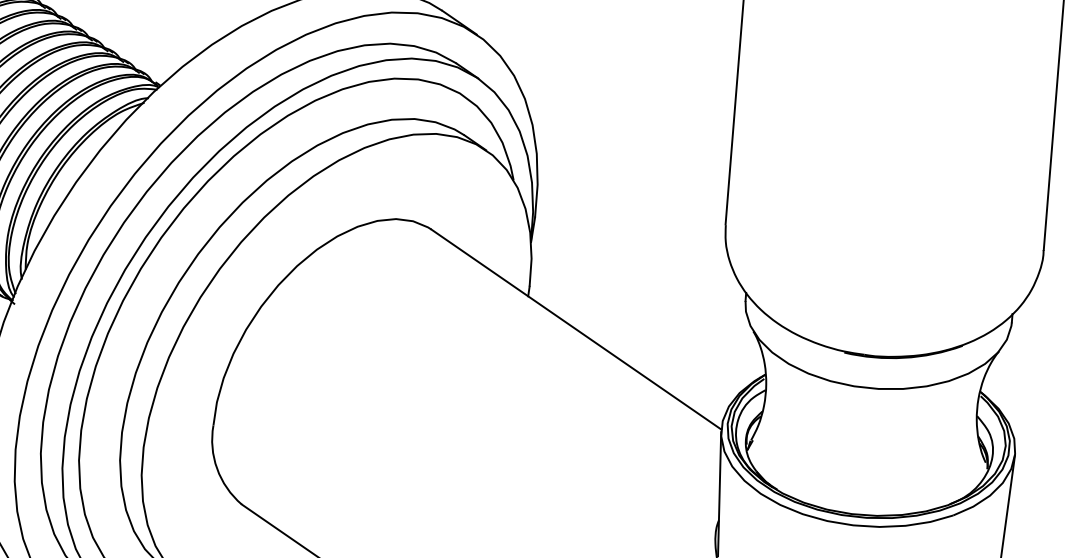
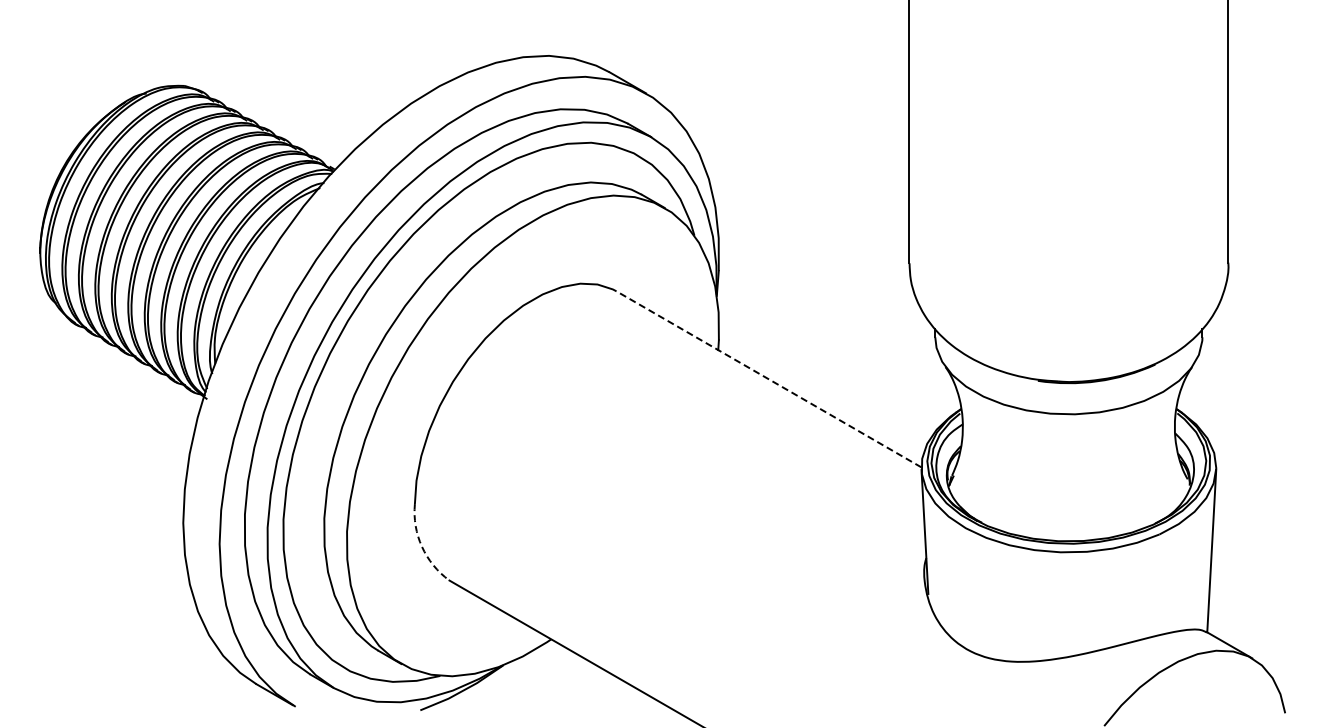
line: (575, 329) -> (768, 379), solid -> dashed
arc: (217, 468) -> (422, 546), solid -> dashed

